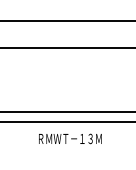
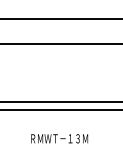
text: (70, 138) -> (59, 138), moved

